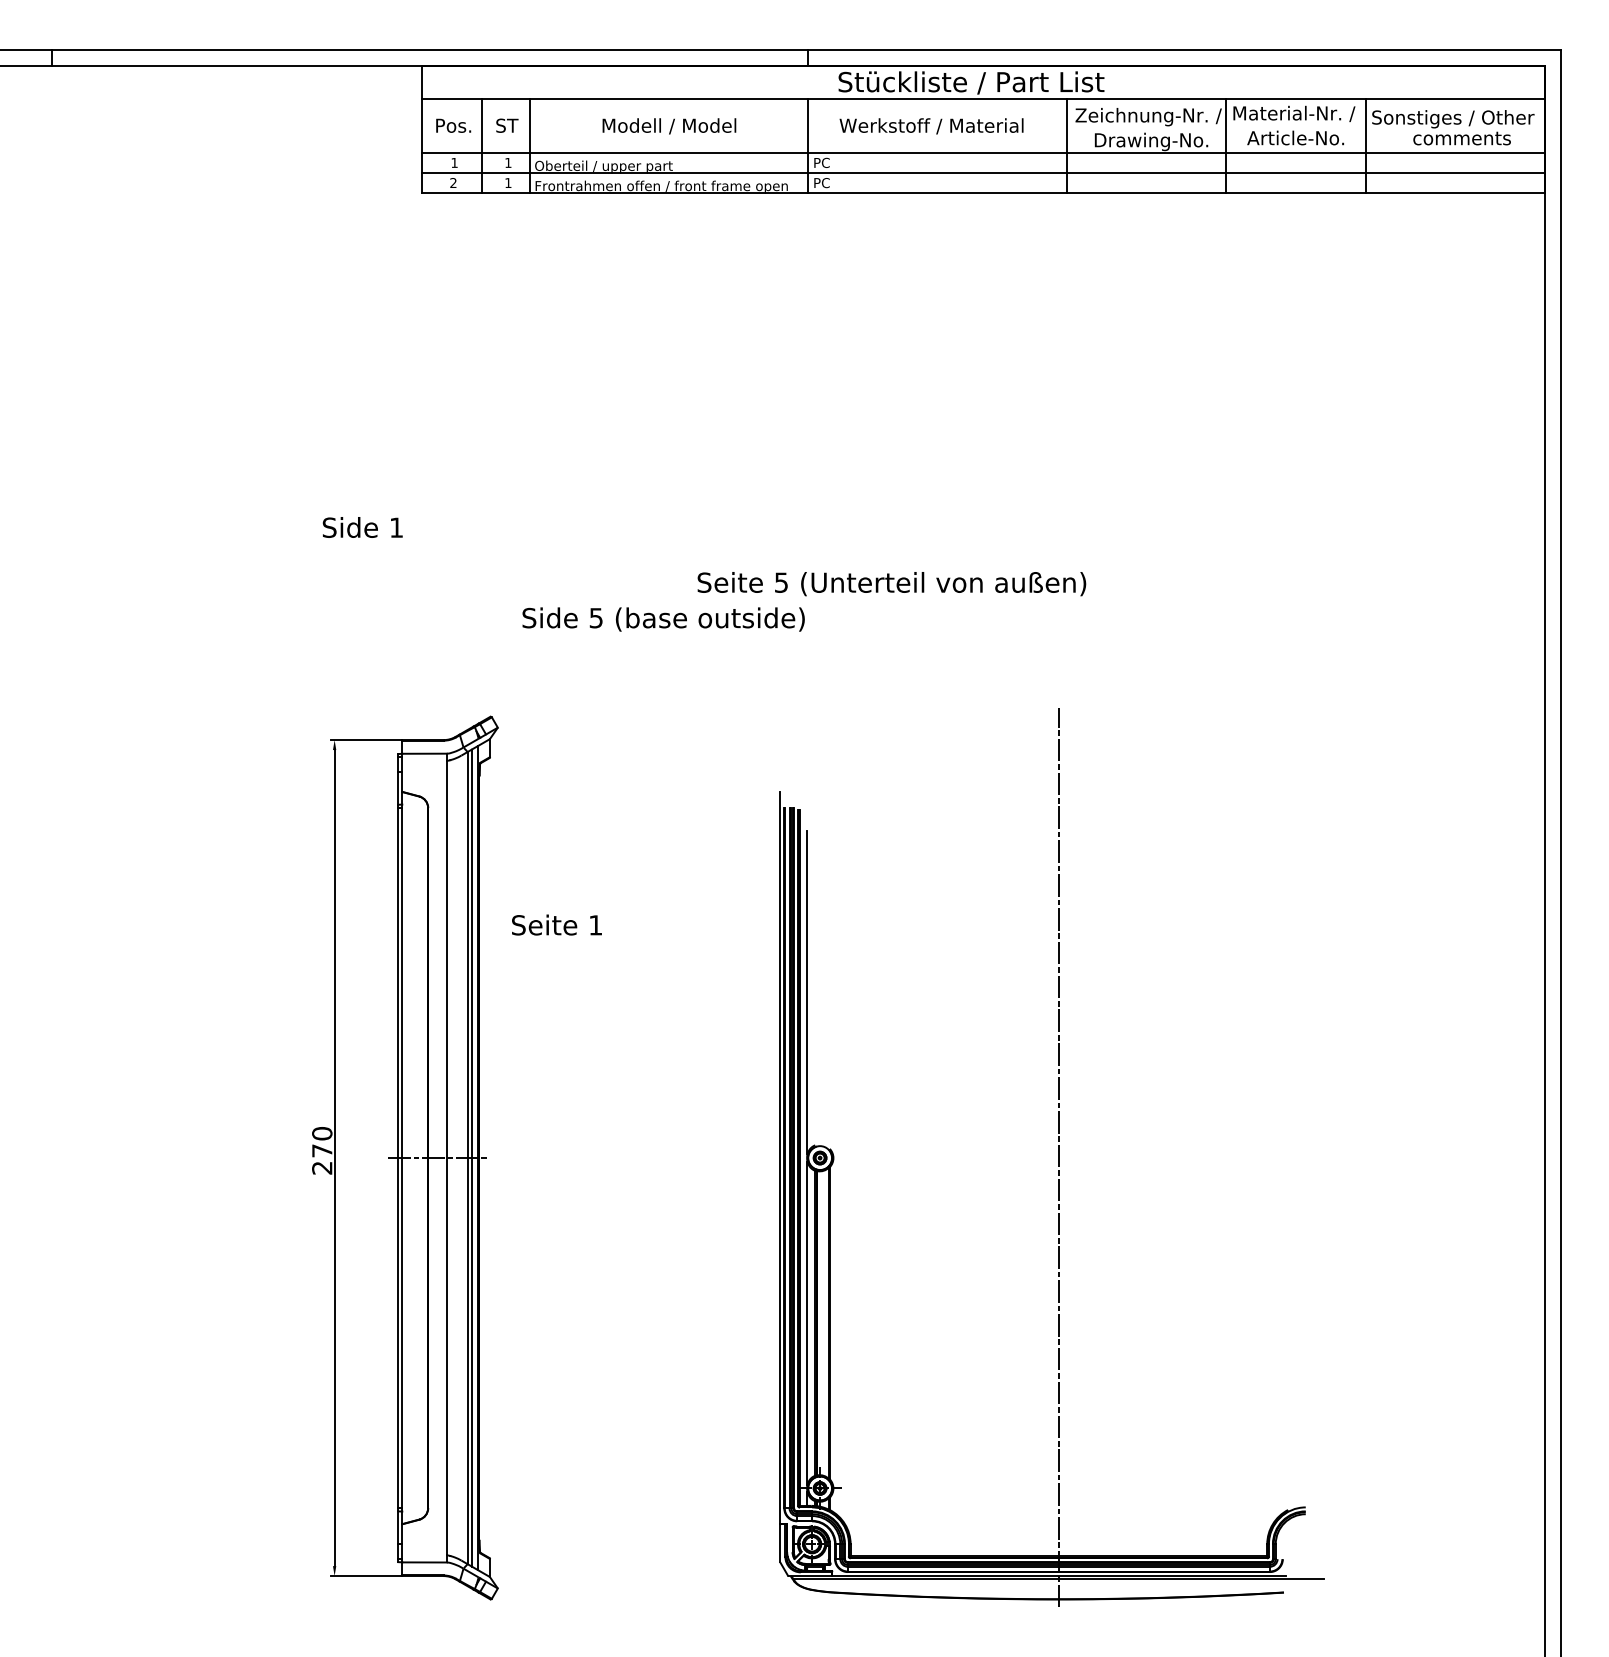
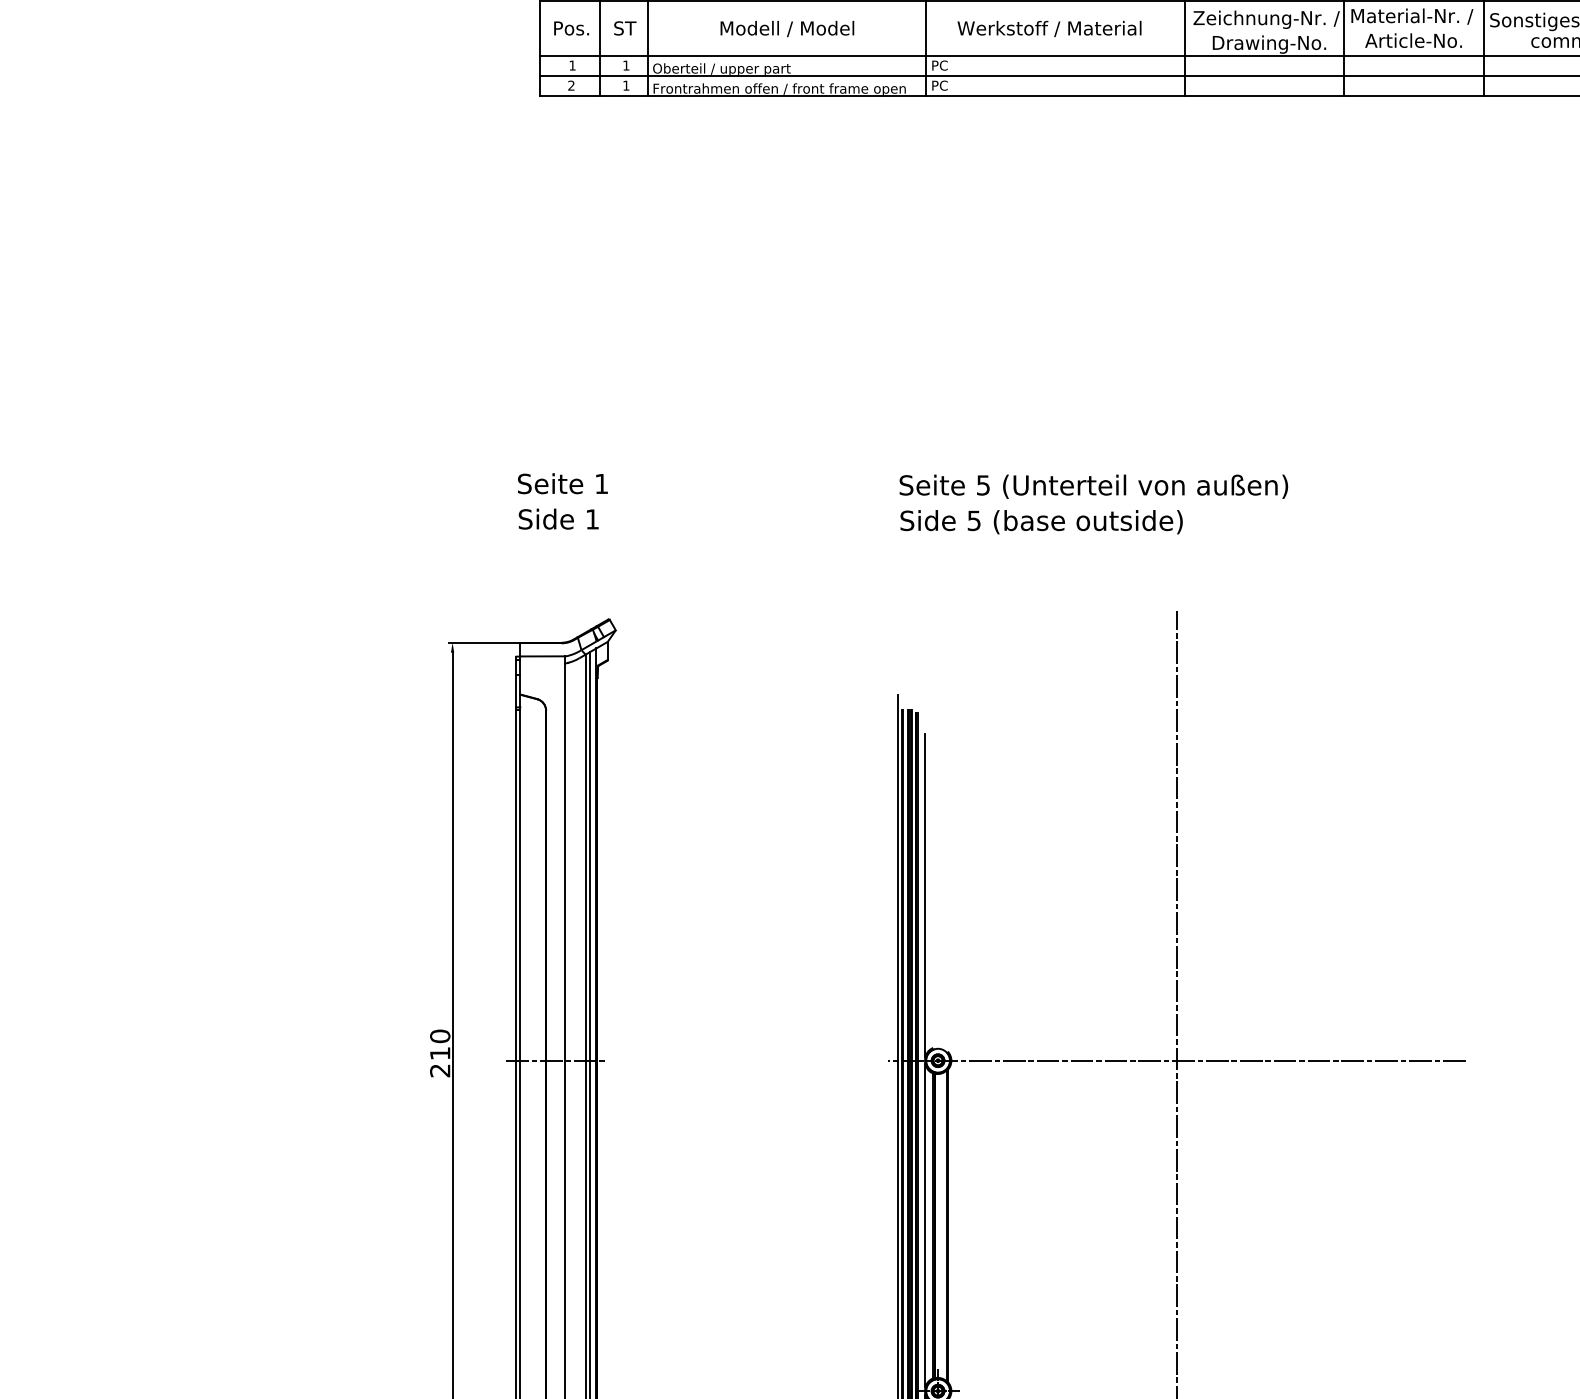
text: (362, 527) -> (558, 519), moved
text: (891, 584) -> (1093, 487), moved
text: (663, 619) -> (1041, 522), moved
text: (556, 924) -> (562, 483), moved
text: (322, 1150) -> (440, 1053), 270 -> 210
line: (1058, 1158) -> (1176, 1061), added

